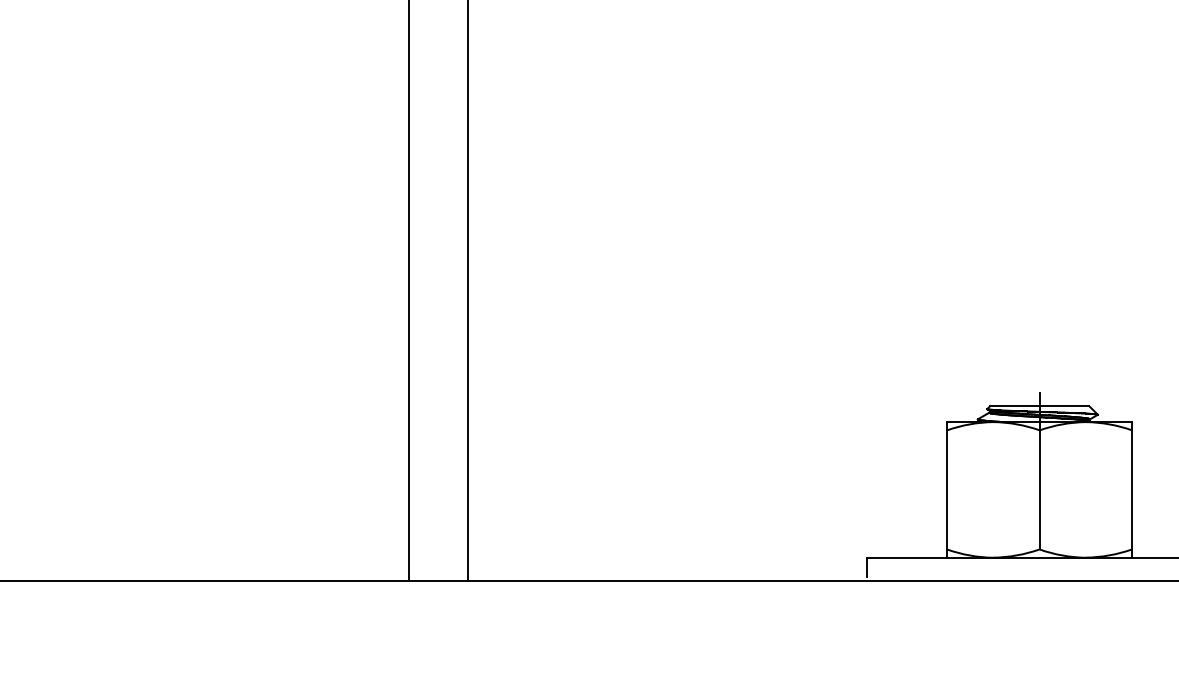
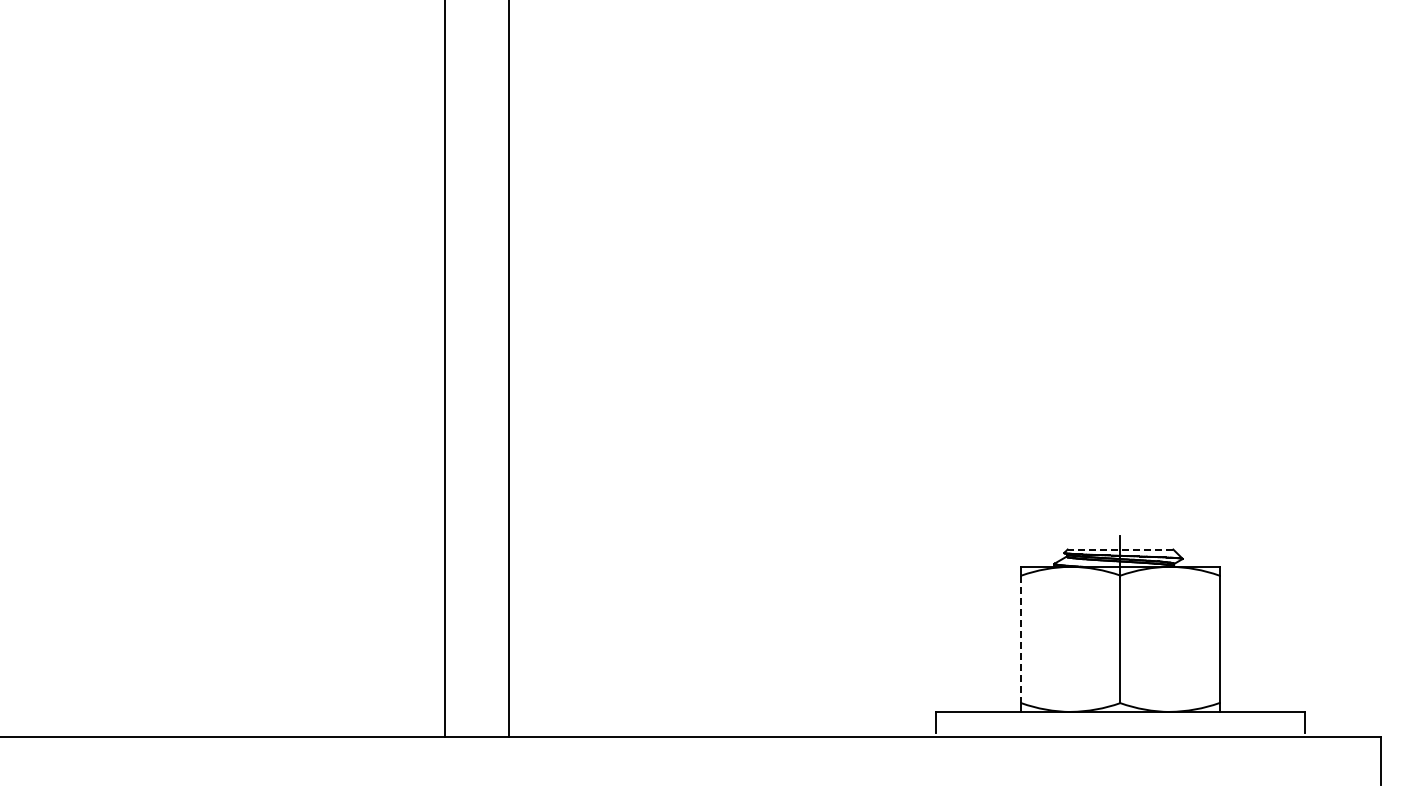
line: (1039, 405) -> (1120, 549), solid -> dashed
line: (947, 490) -> (1021, 639), solid -> dashed

